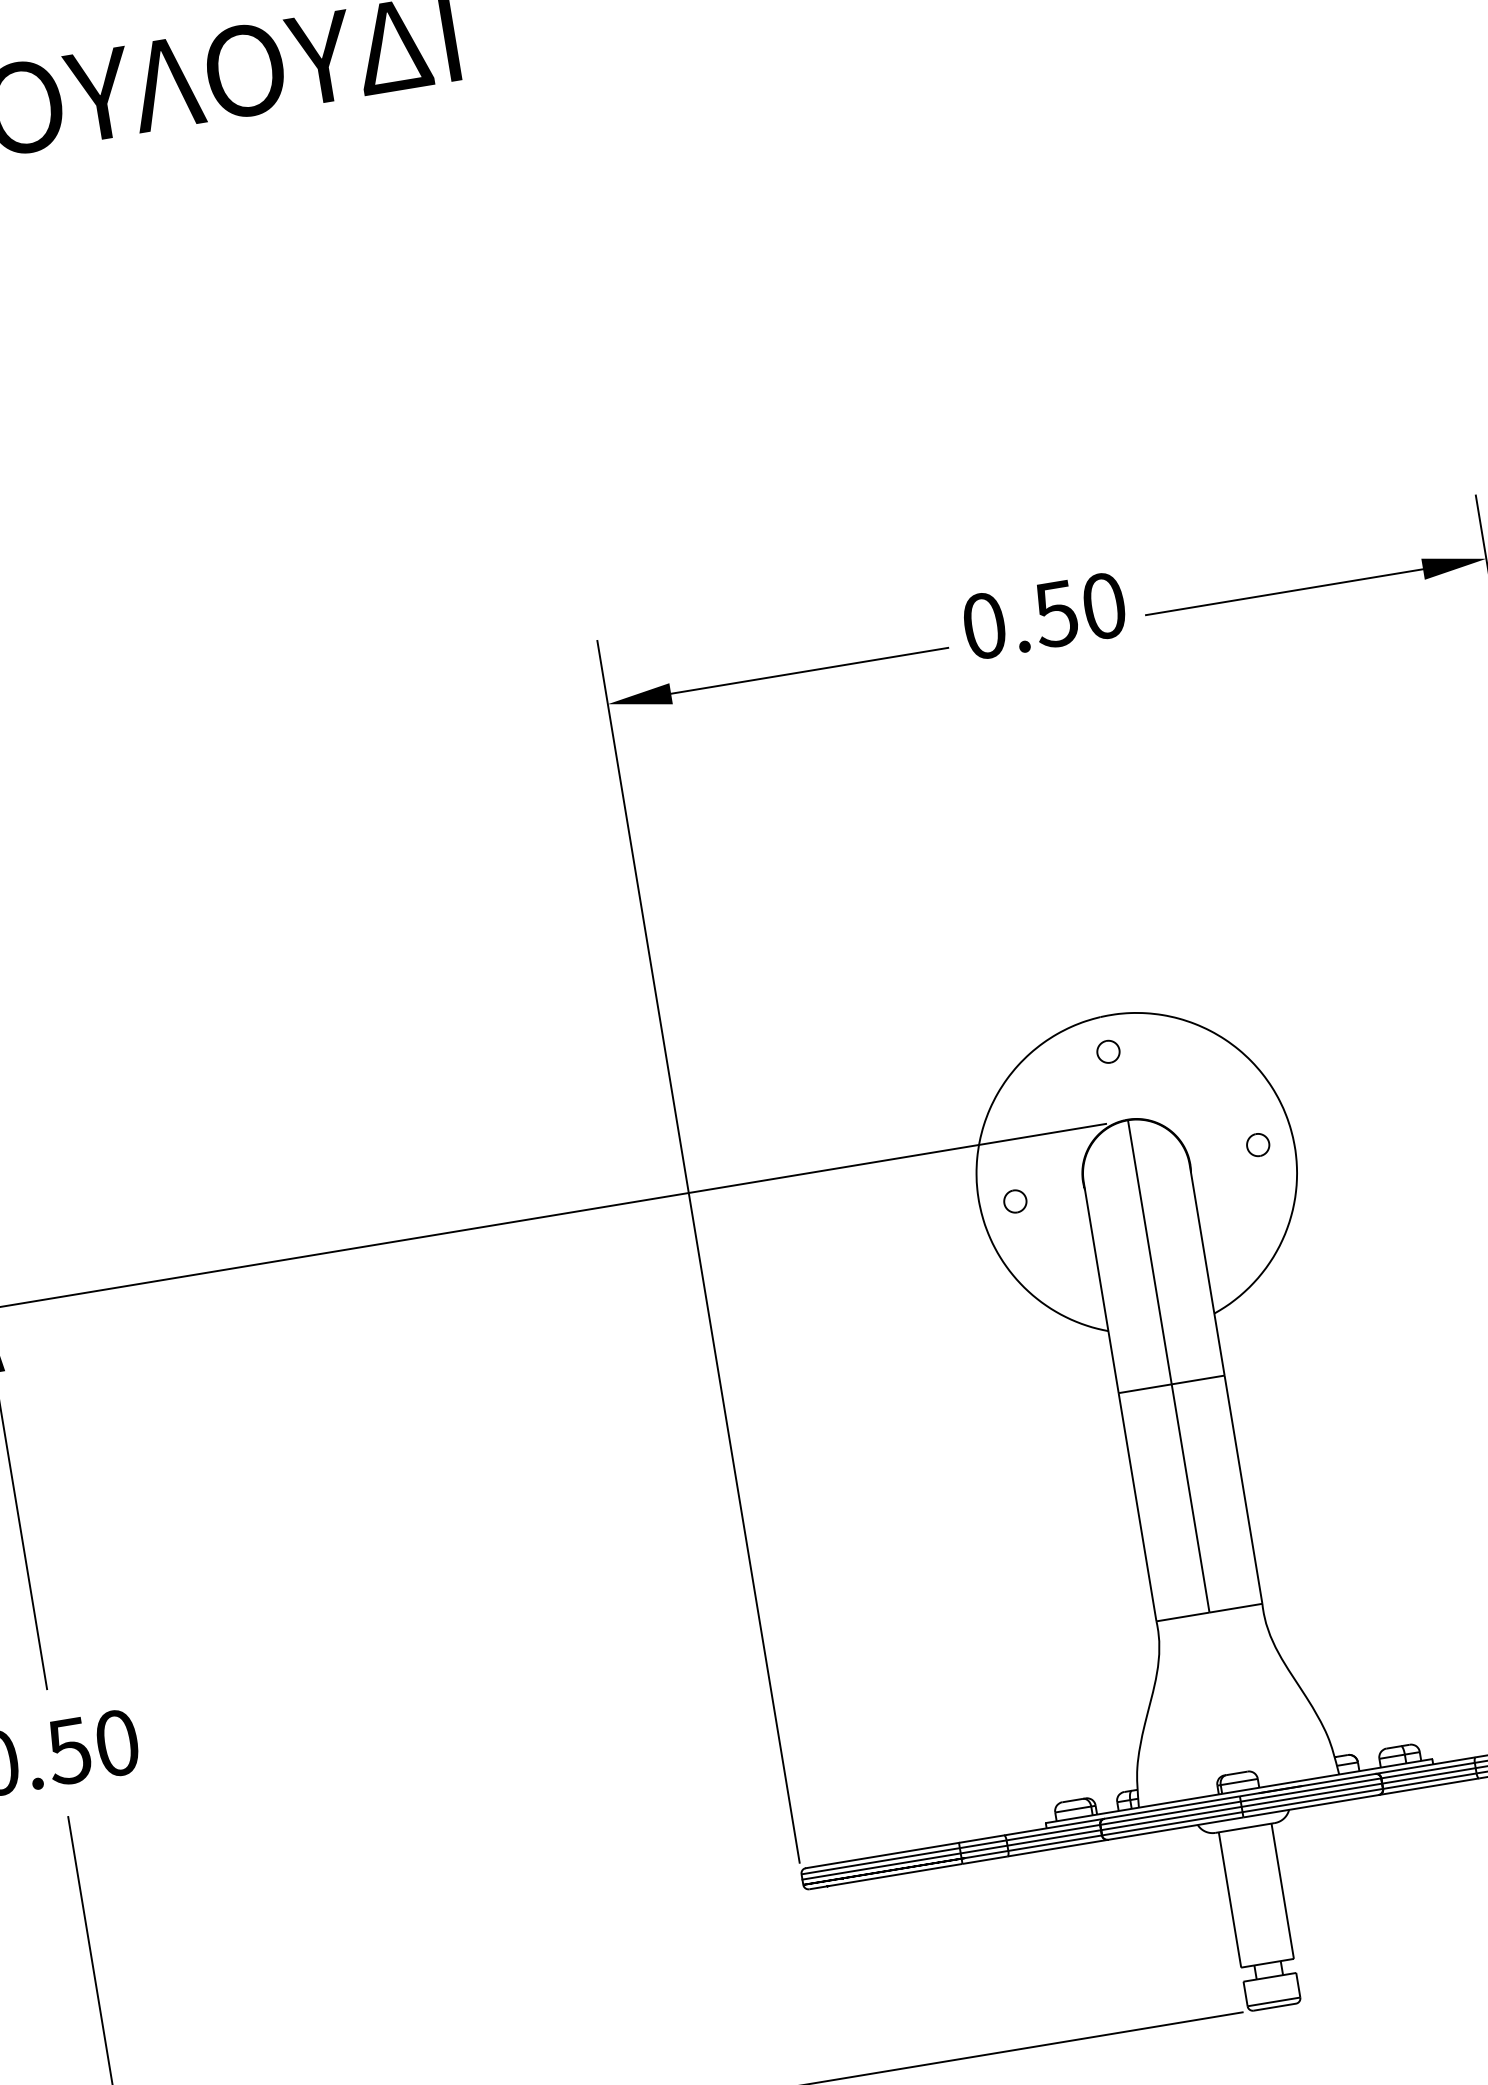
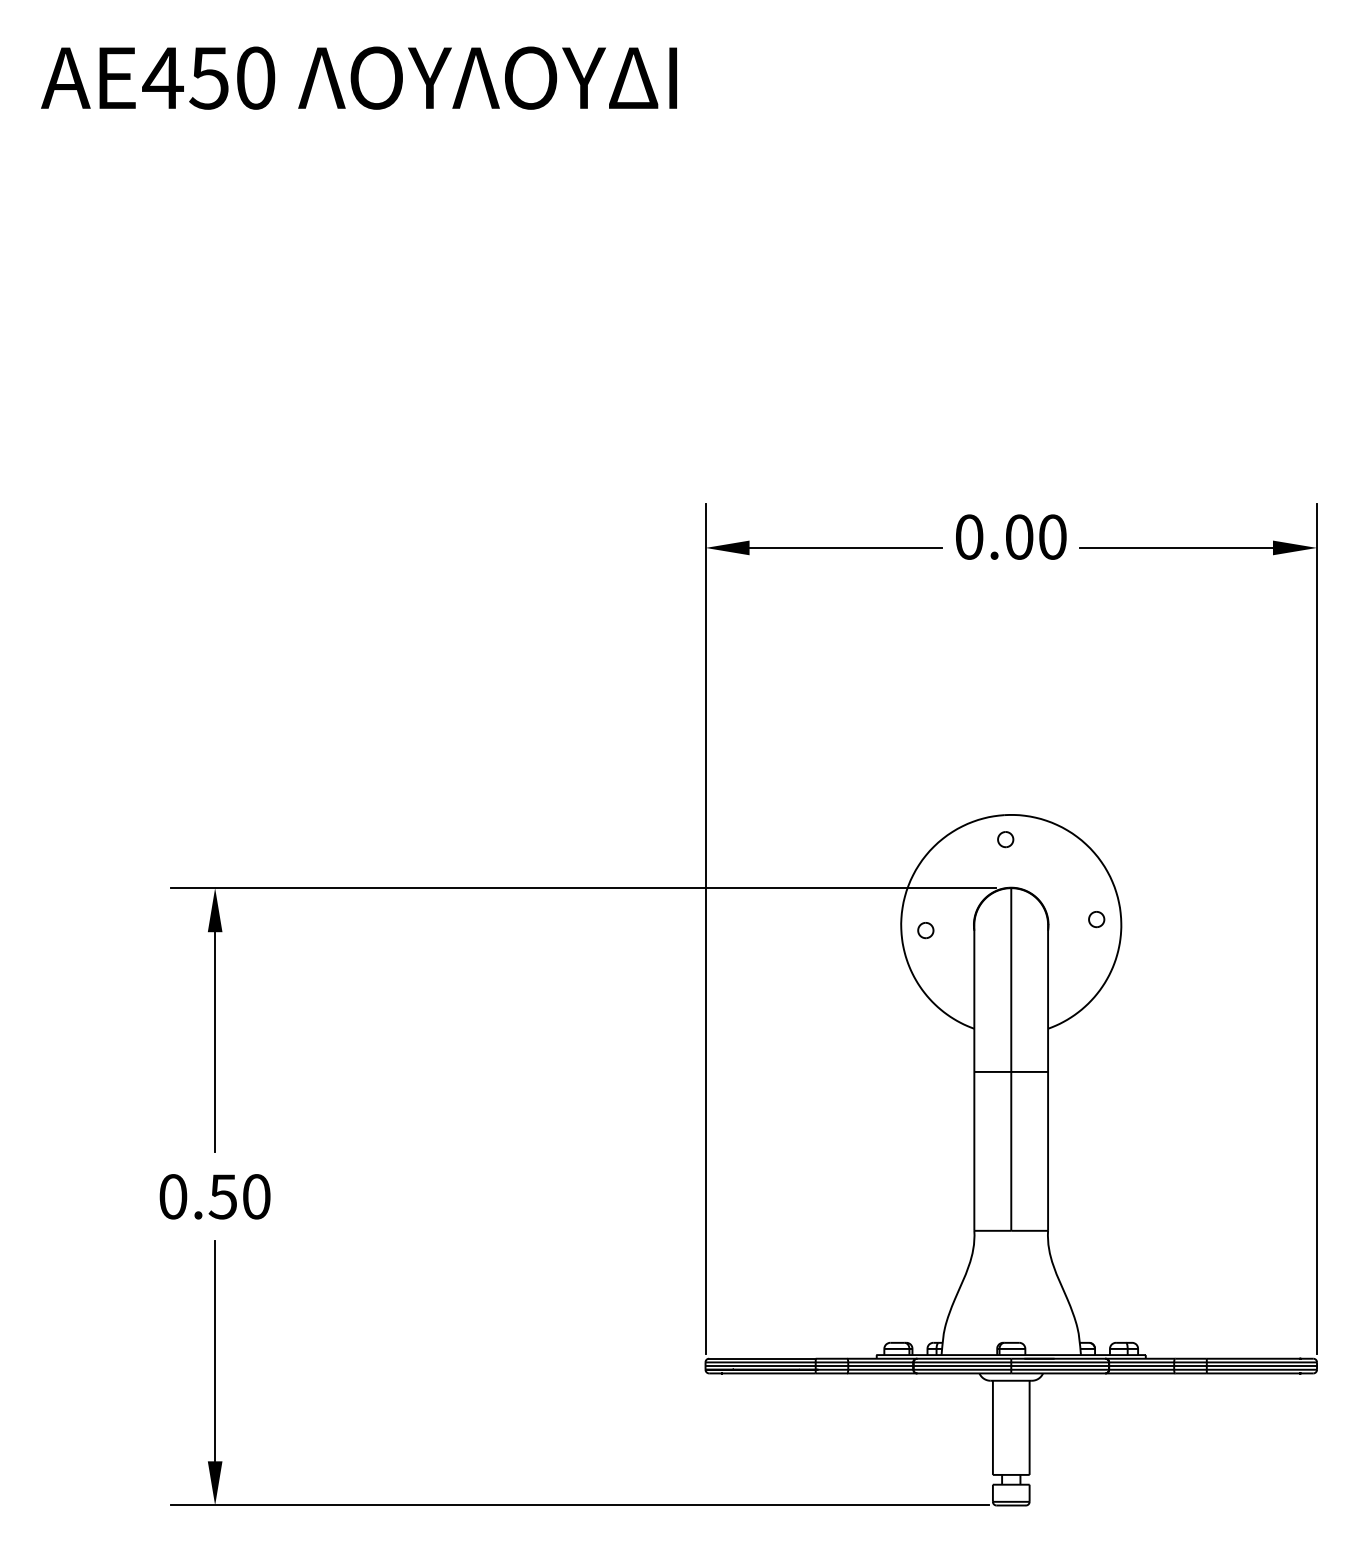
text: (1054, 613) -> (1018, 536), 0.50 -> 0.00

